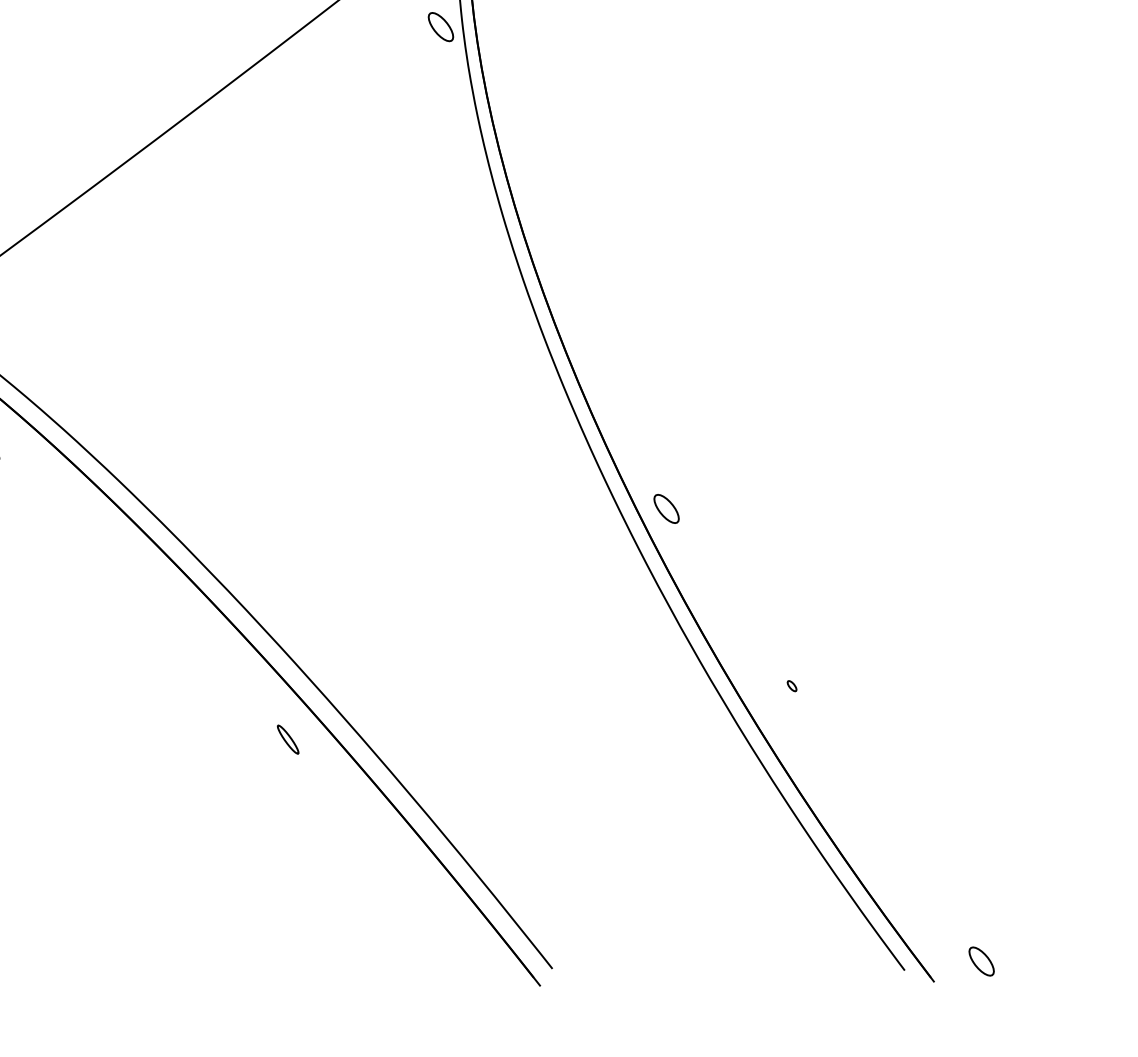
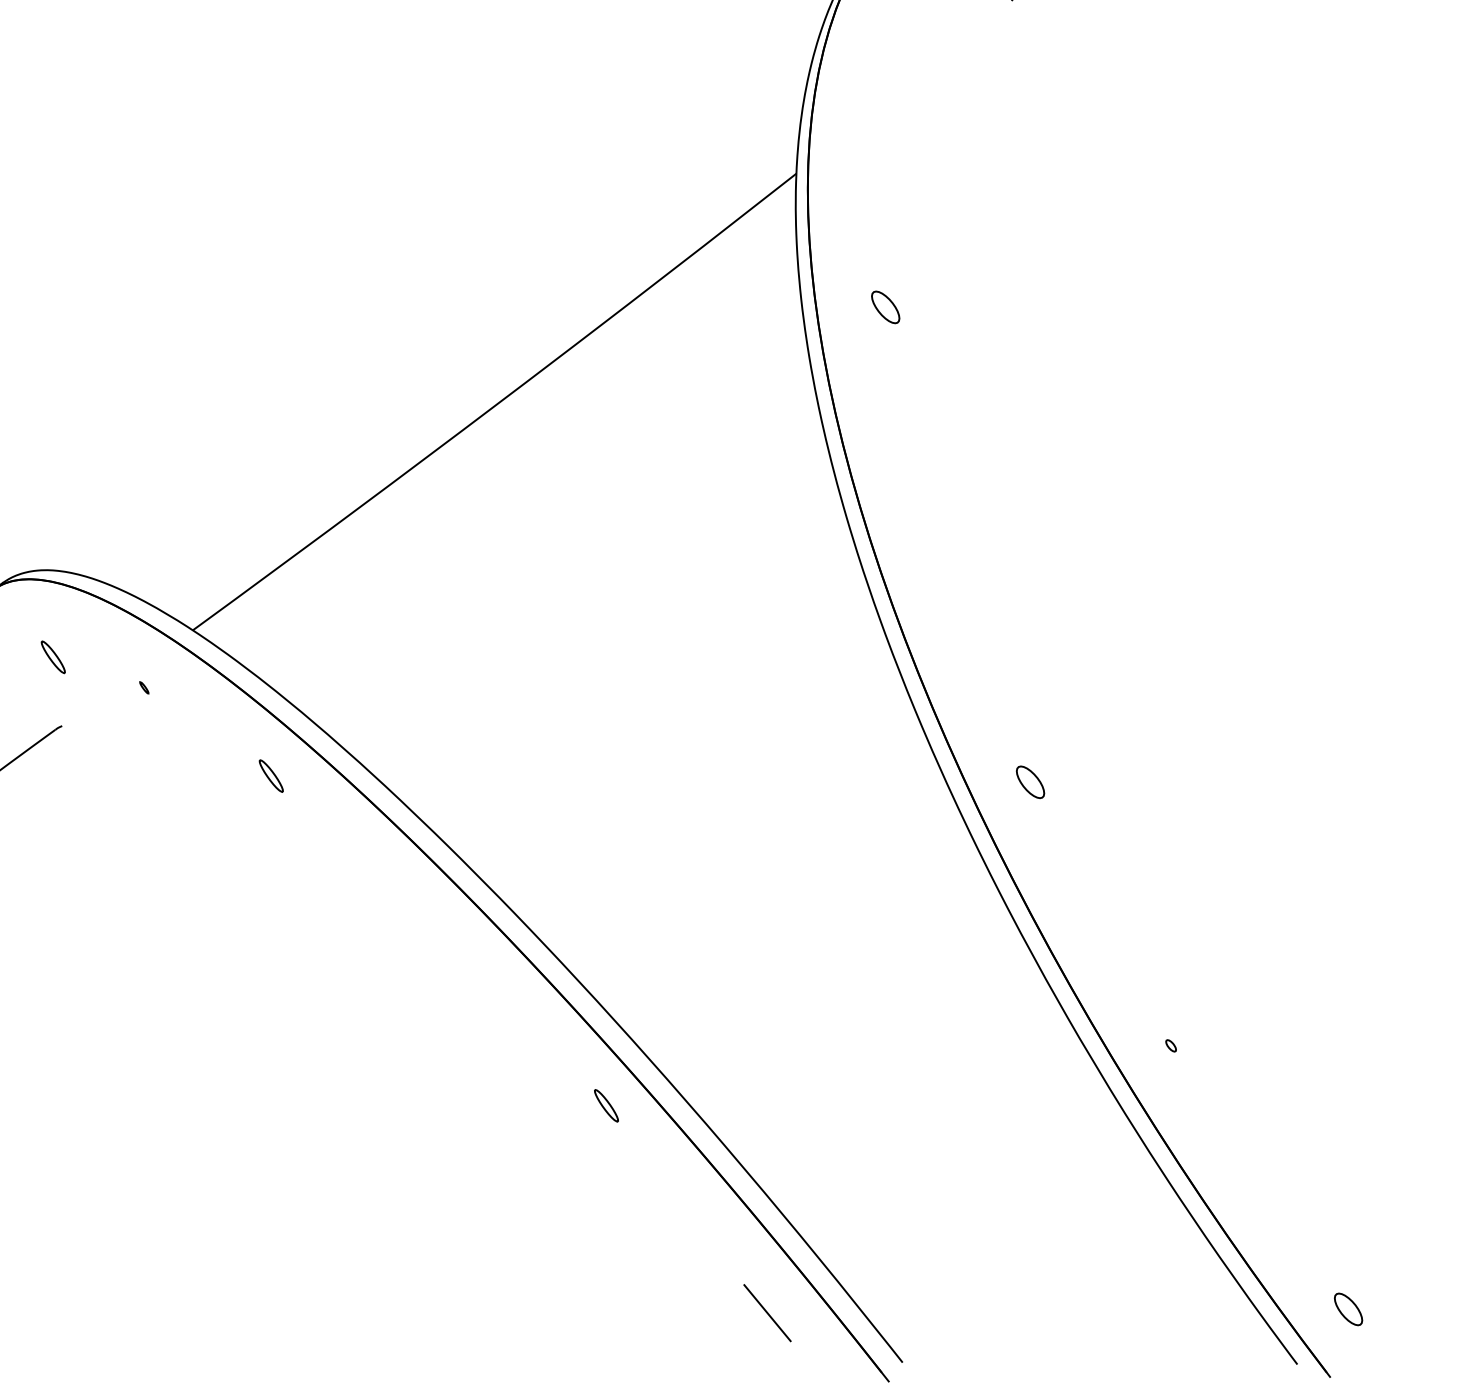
part: (440, 27) -> (885, 307), moved
part: (666, 508) -> (1030, 781), moved
line: (431, 925) -> (767, 1313), added
part: (981, 961) -> (1348, 1309), moved

